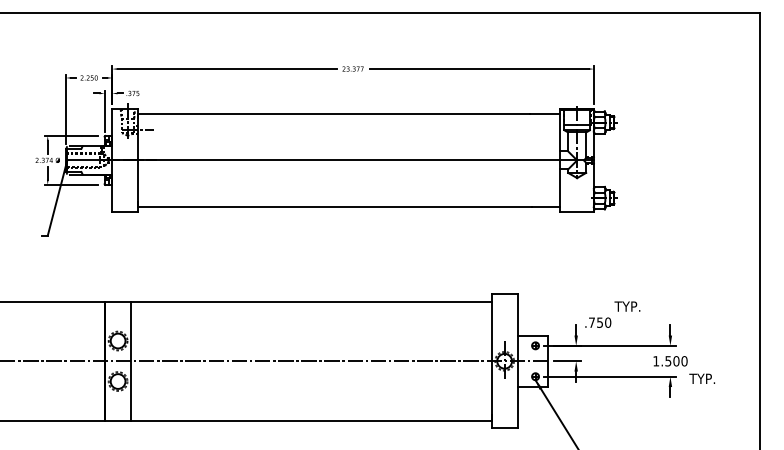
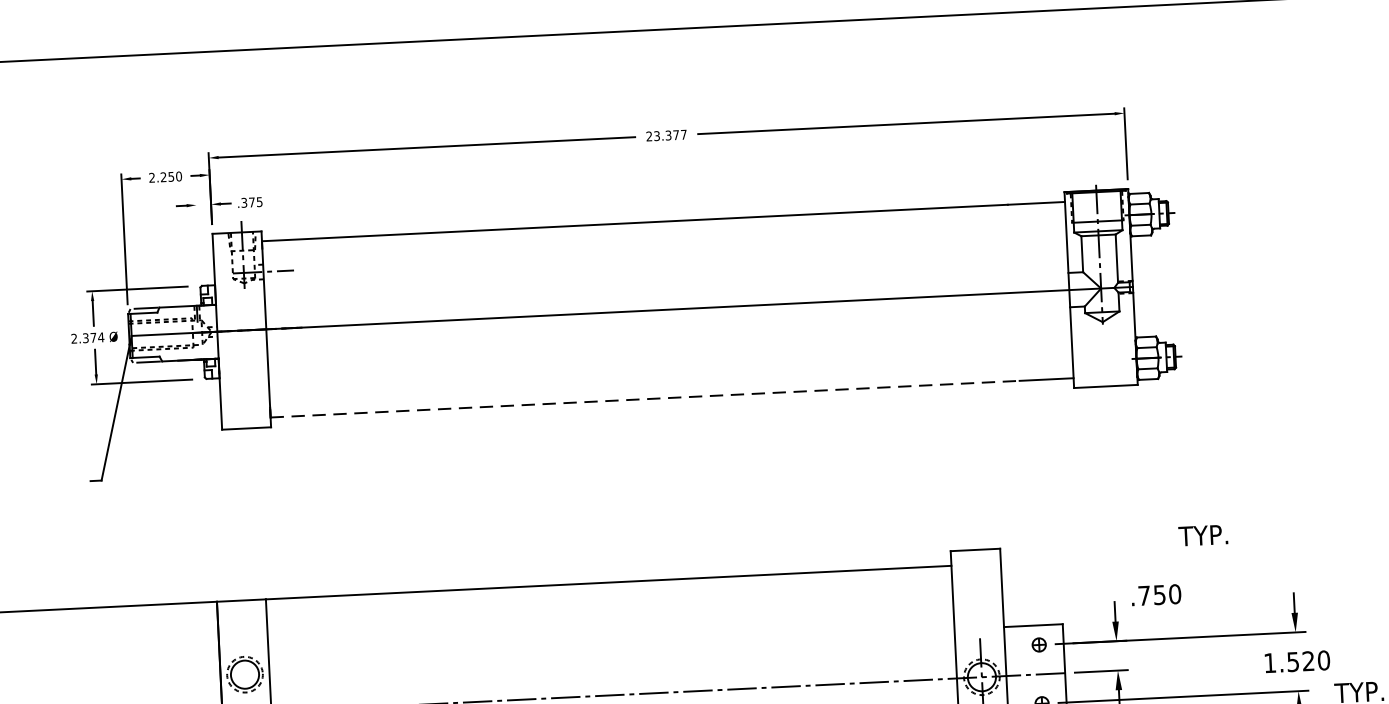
line: (104, 110) -> (197, 237), removed
line: (335, 206) -> (645, 398), solid -> dashed
text: (627, 306) -> (1203, 535), moved
text: (676, 361) -> (1308, 661), 1.500 -> 1.520

